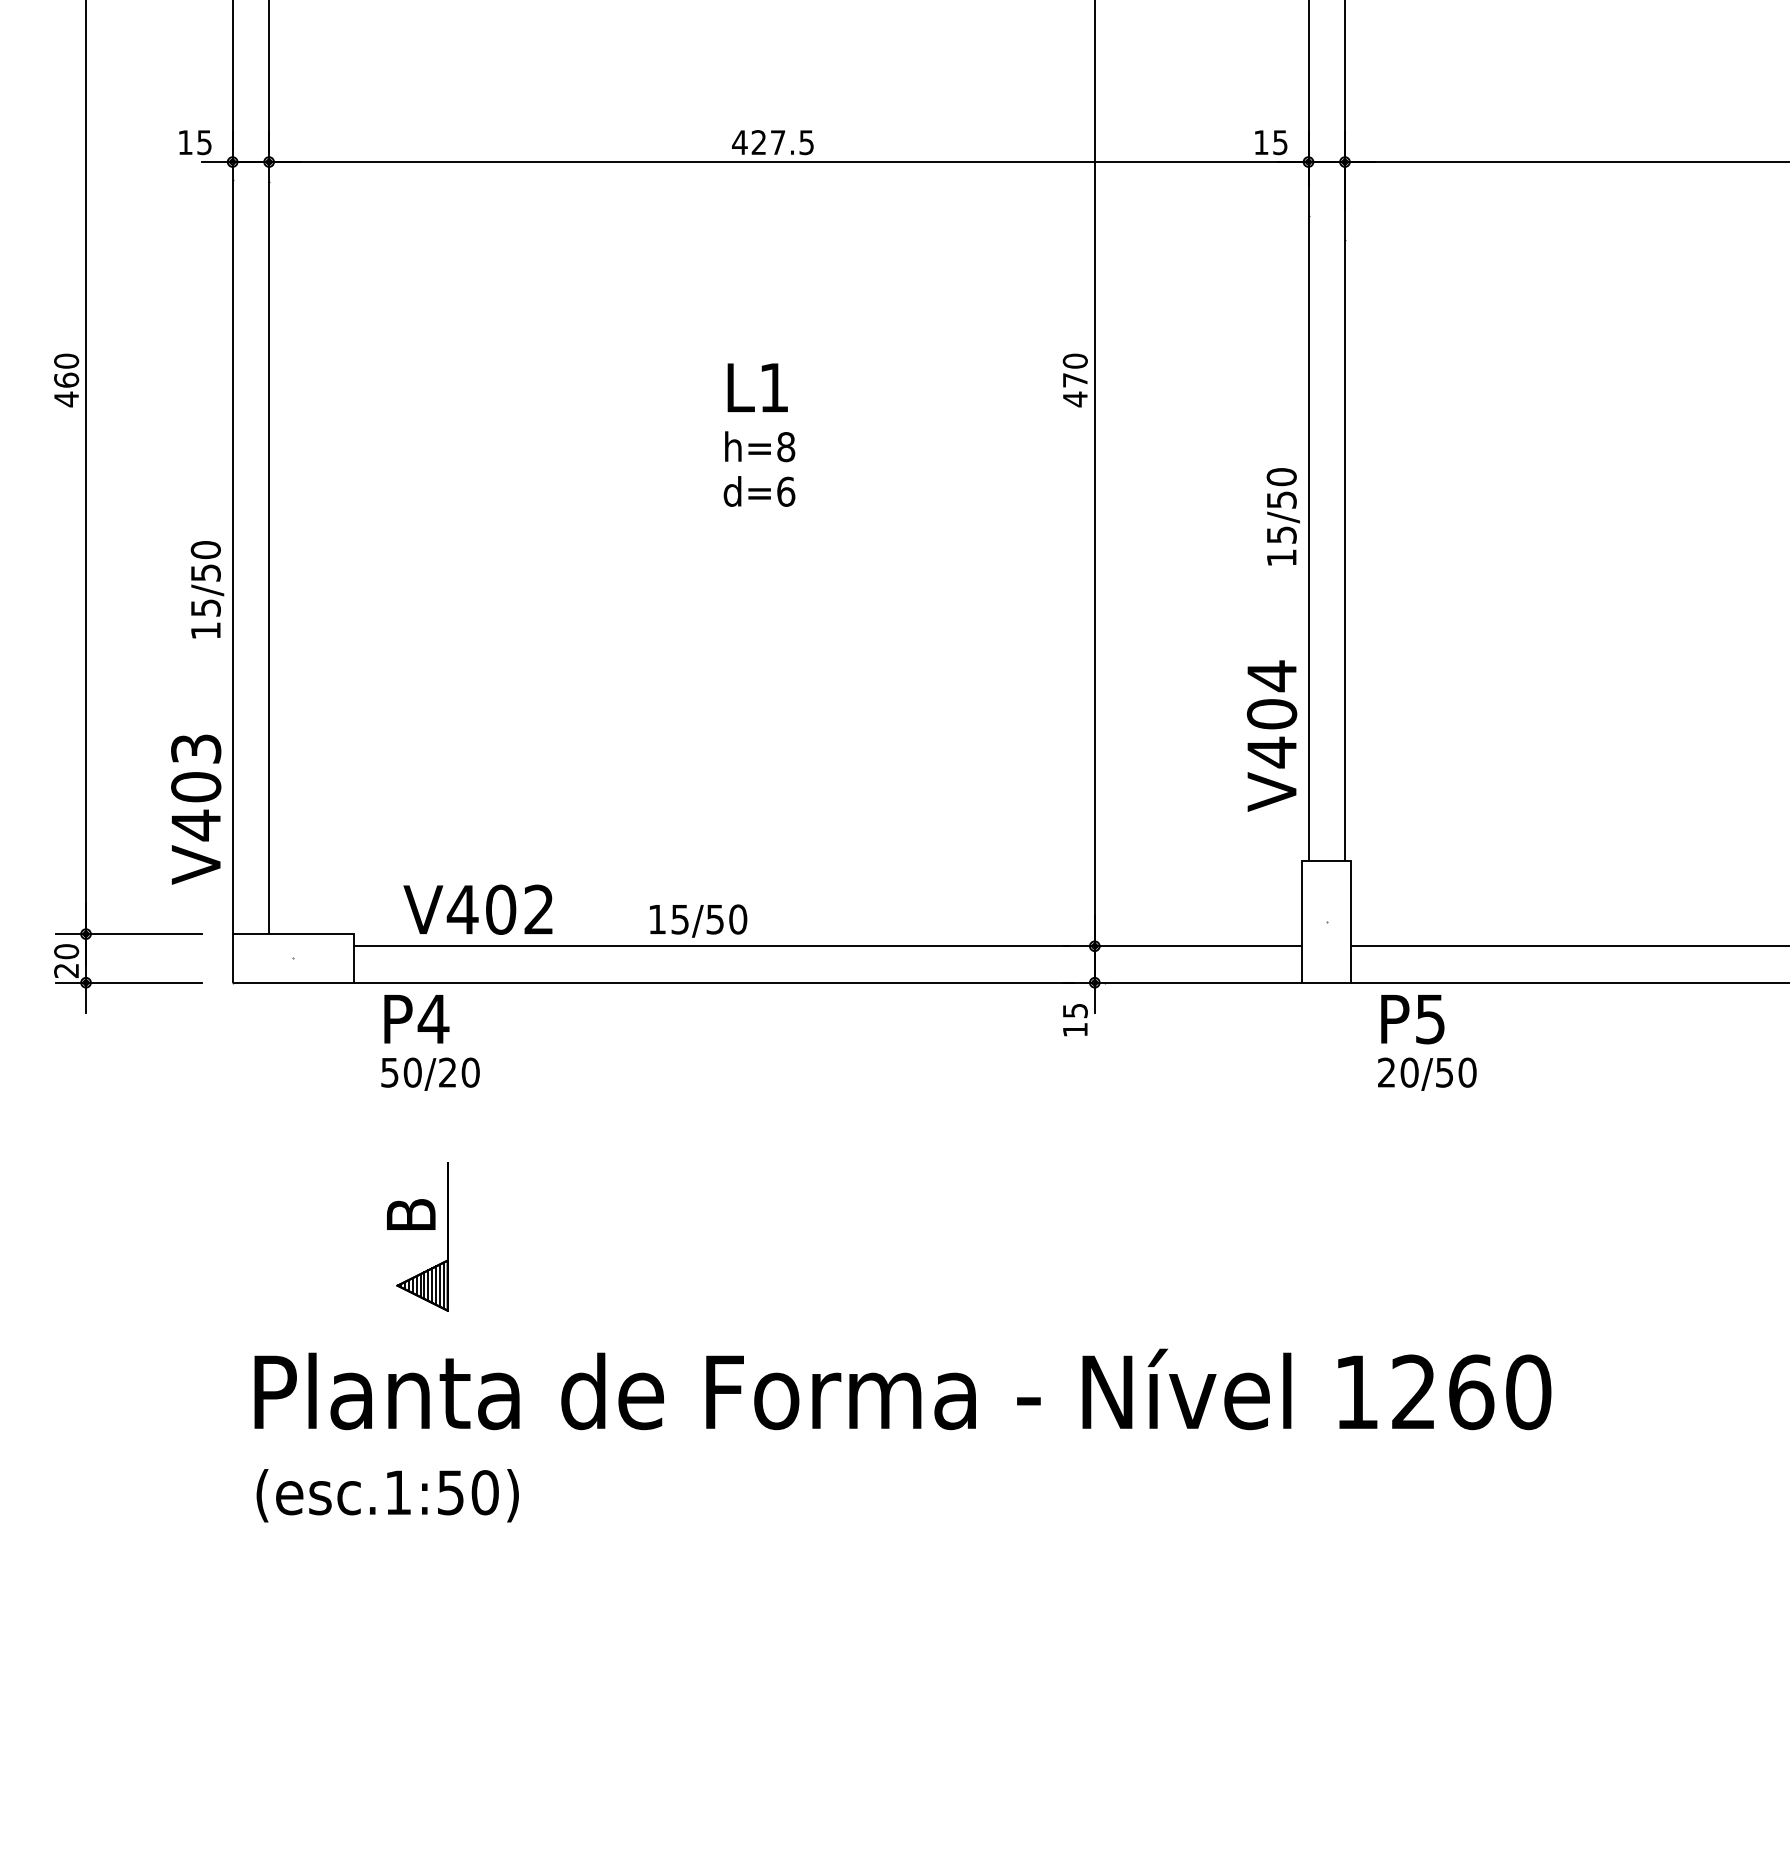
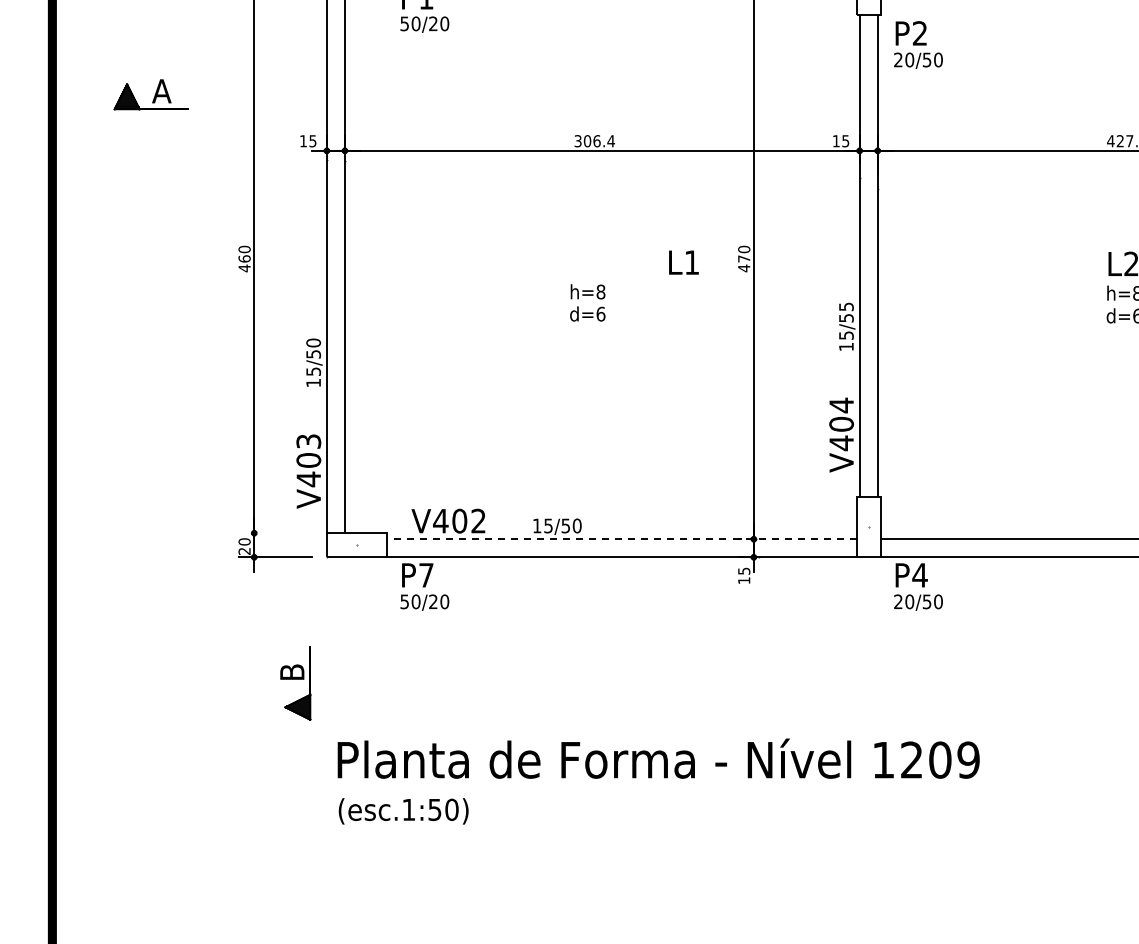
text: (773, 143) -> (594, 141), 427.5 -> 306.4
text: (756, 387) -> (683, 262), moved
text: (1281, 476) -> (846, 306), 15/50 -> 15/55
line: (128, 934) -> (275, 533), removed
line: (827, 946) -> (621, 539), solid -> dashed
text: (433, 1019) -> (426, 575), P4 -> P7
text: (1429, 1019) -> (919, 575), P5 -> P4
part: (417, 1237) -> (295, 683), moved
text: (1499, 1390) -> (954, 759), 1260 -> 1209

